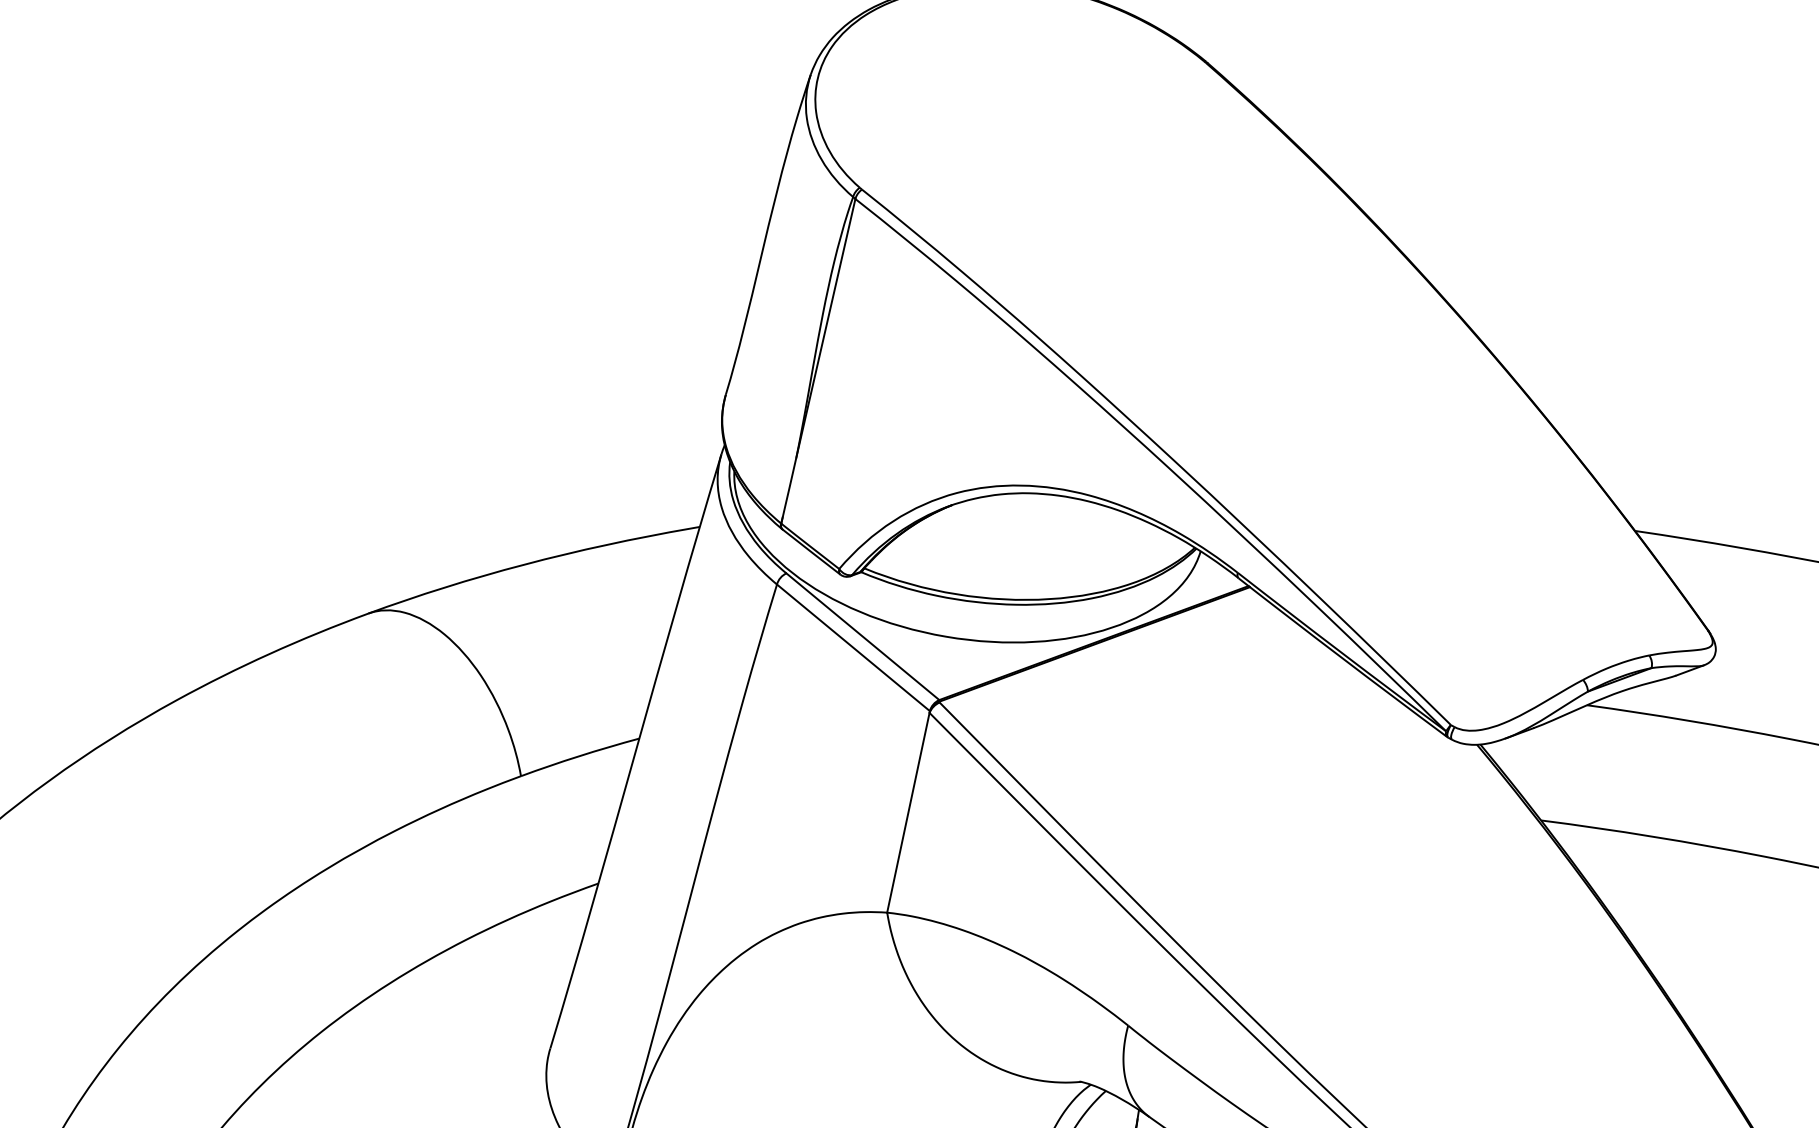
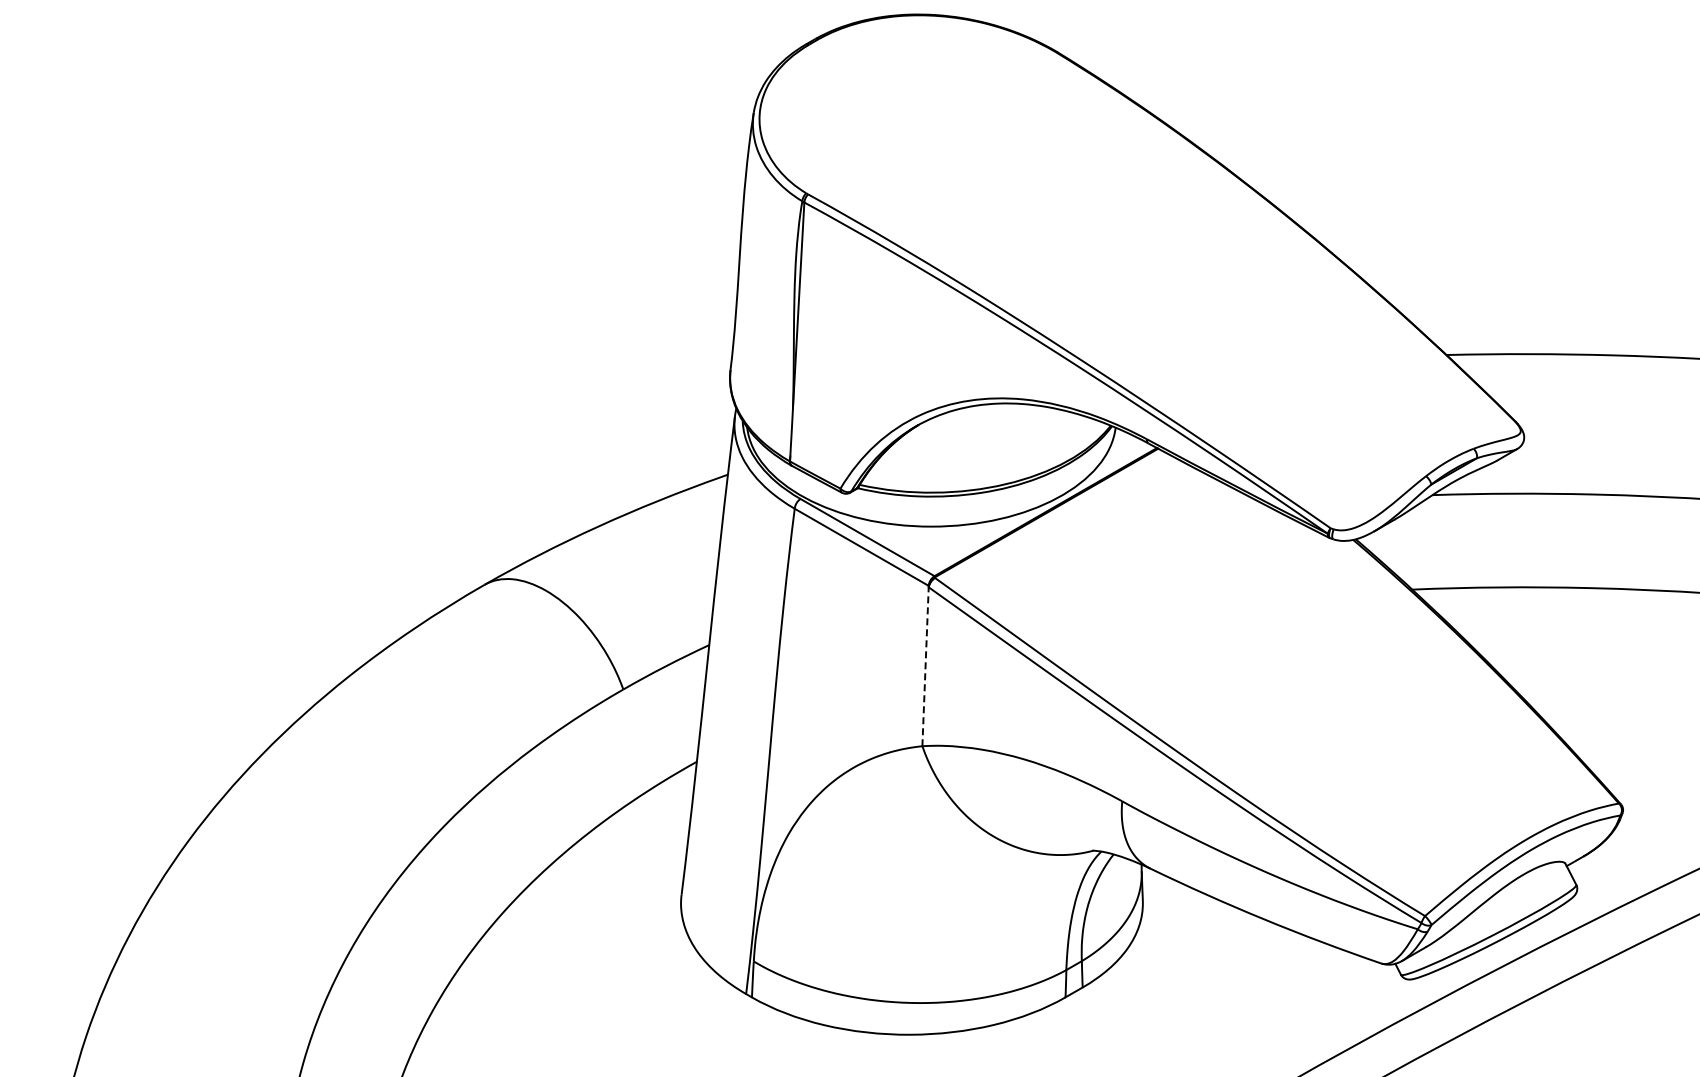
line: (908, 812) -> (925, 666), solid -> dashed

